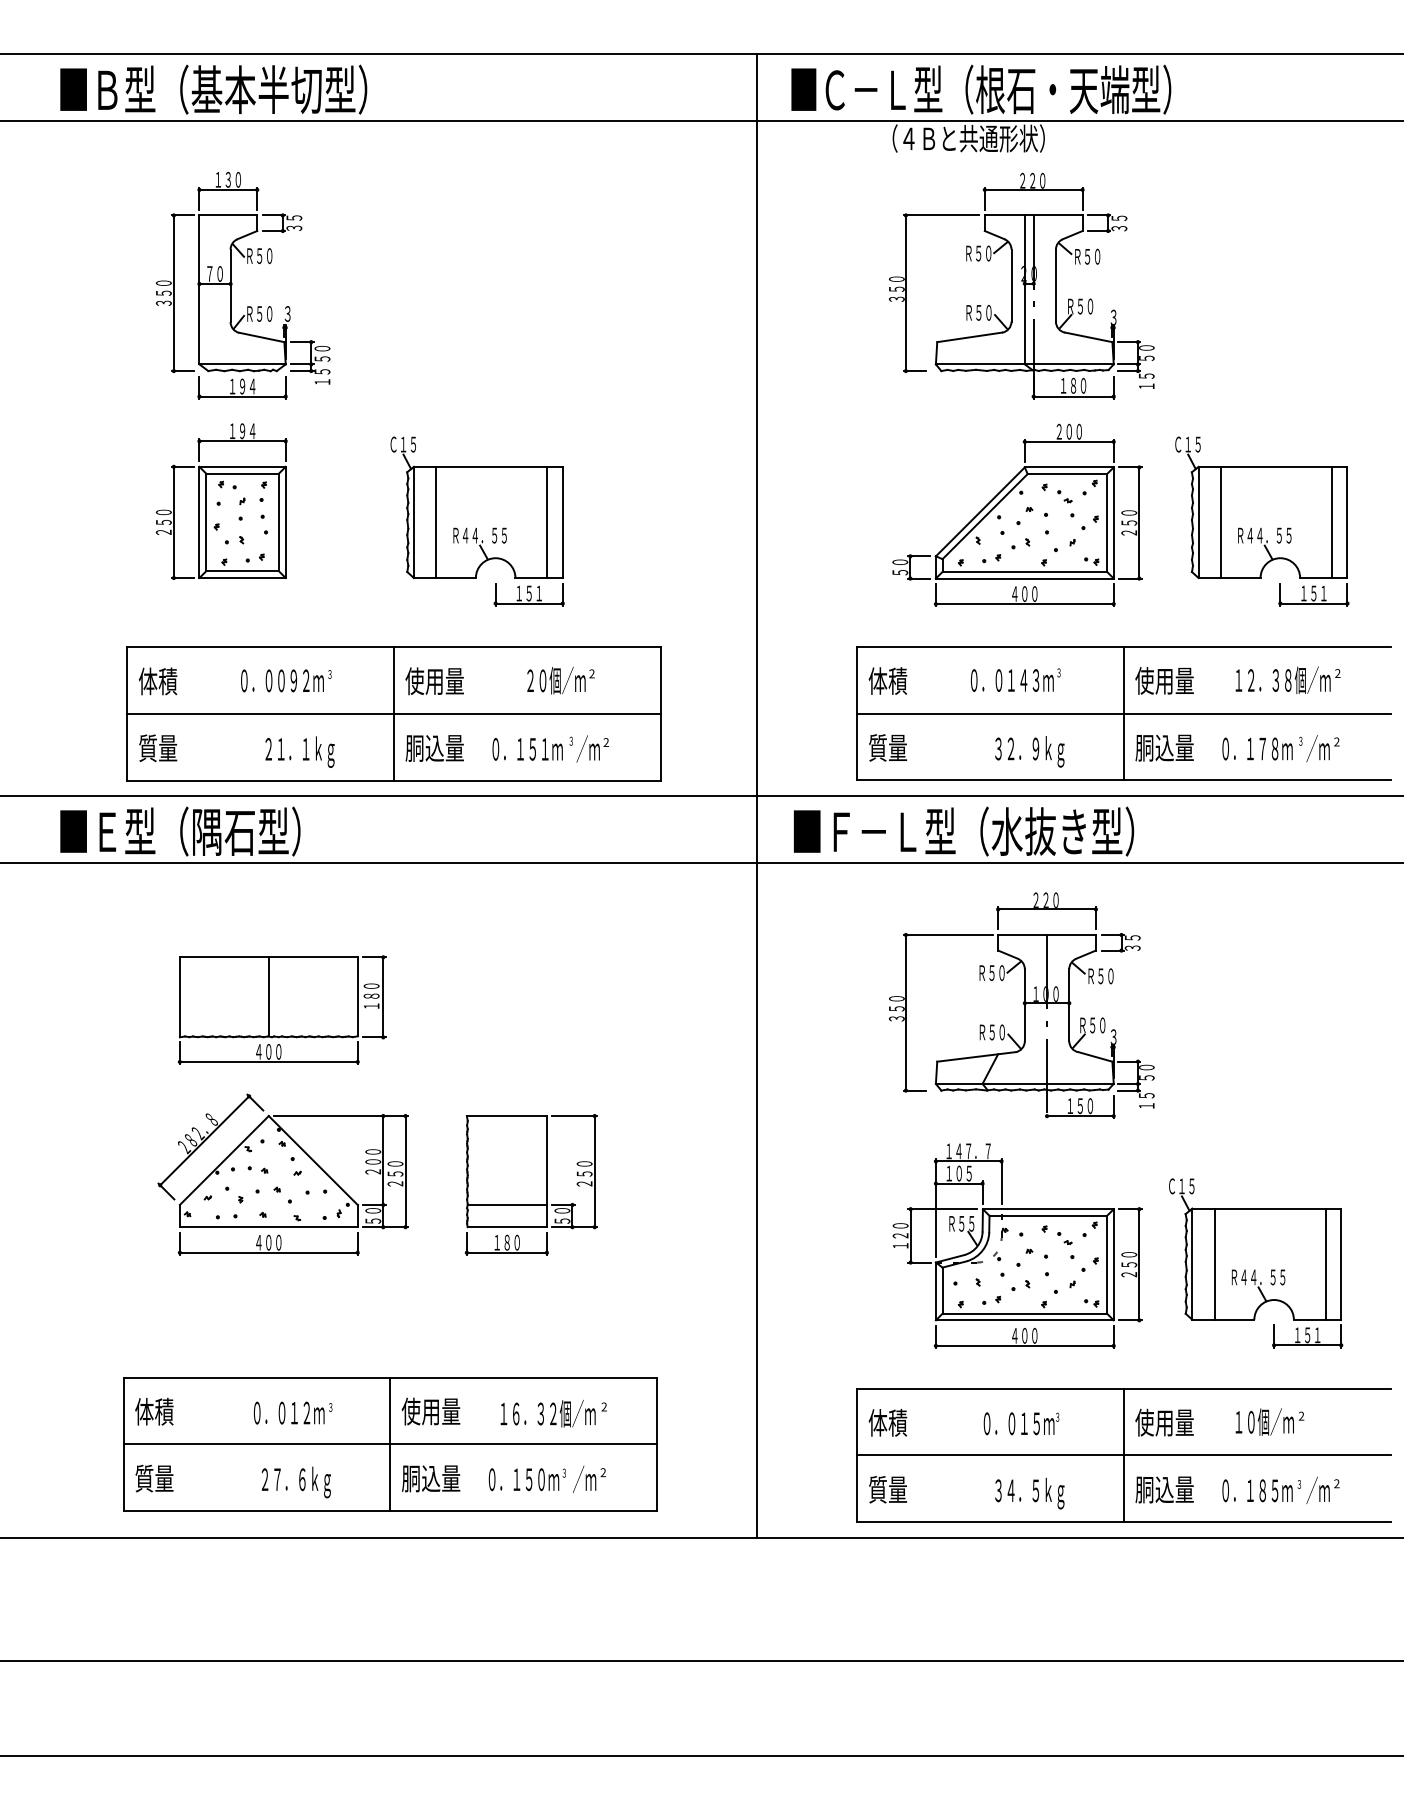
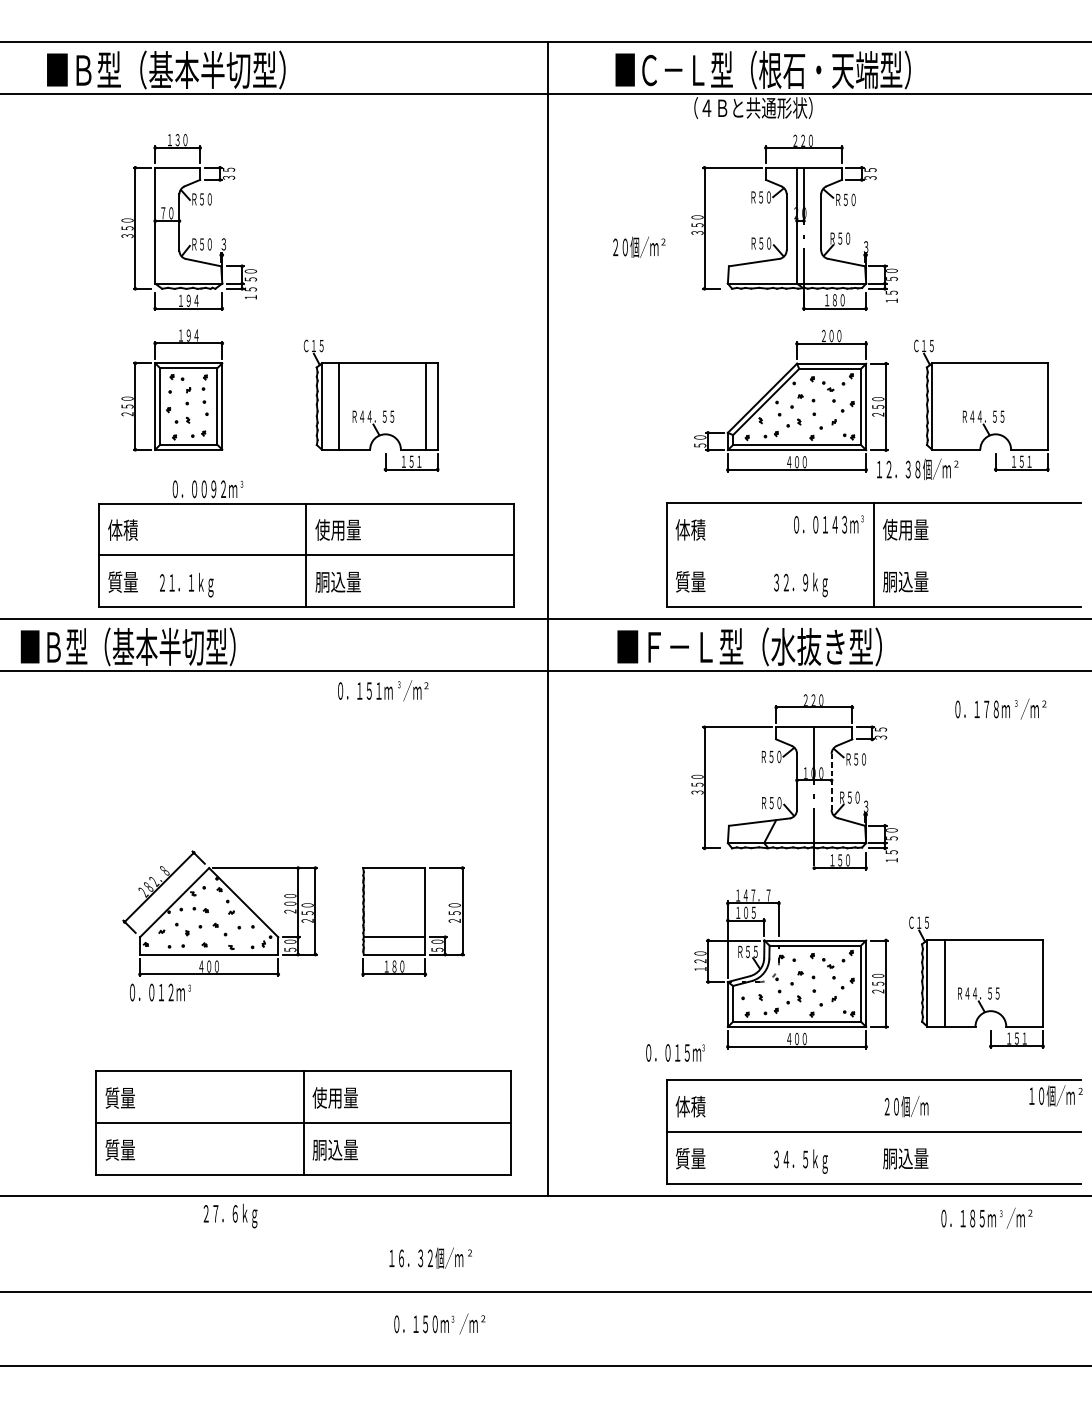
line: (1220, 522) -> (949, 406), removed
line: (1331, 522) -> (1035, 406), removed
text: (1015, 679) -> (828, 523), moved
text: (1287, 679) -> (917, 468), moved
text: (286, 680) -> (208, 488), moved
text: (560, 680) -> (638, 247), moved
line: (1123, 713) -> (873, 555), removed
text: (550, 748) -> (383, 690), moved
text: (1280, 748) -> (1000, 709), moved
text: (299, 751) -> (186, 584), moved
line: (757, 795) -> (548, 618), moved
text: (164, 831) -> (128, 646), ■Ｅ型（隅石型） -> ■Ｂ型（基本半切型）
line: (1069, 1005) -> (831, 782), solid -> dashed
part: (282, 1009) -> (219, 785), removed
line: (1325, 1263) -> (1030, 982), removed
text: (154, 1411) -> (120, 1097), 体積 -> 質量
text: (293, 1412) -> (160, 992), moved
text: (553, 1413) -> (430, 1258), moved
text: (1269, 1421) -> (1055, 1095), moved
text: (1164, 1422) -> (905, 1106), 使用量 -> ２０個／ｍ
text: (1021, 1423) -> (675, 1052), moved
line: (1123, 1455) -> (873, 1132), removed
text: (546, 1478) -> (439, 1323), moved
text: (295, 1482) -> (229, 1216), moved
text: (1280, 1490) -> (986, 1218), moved

